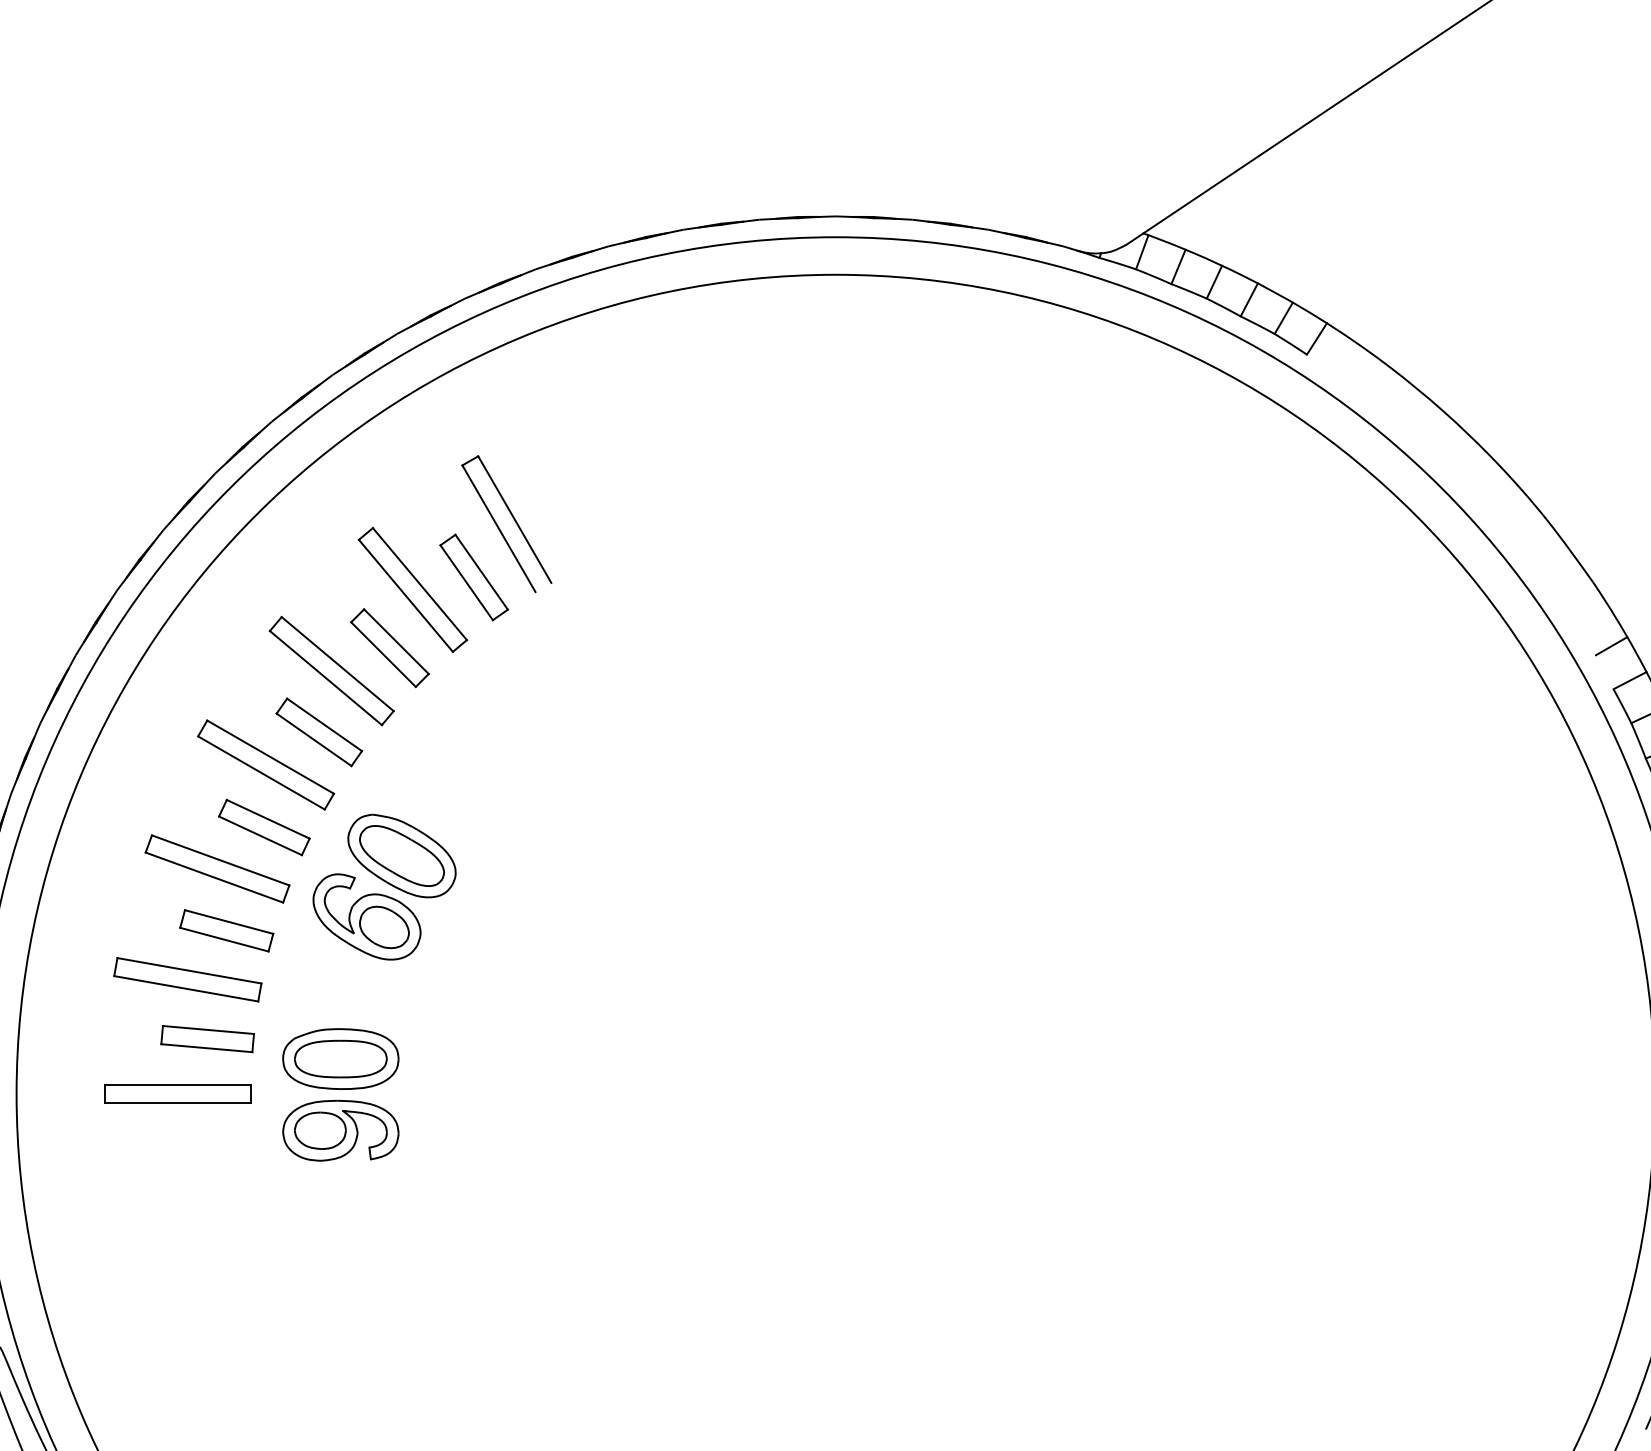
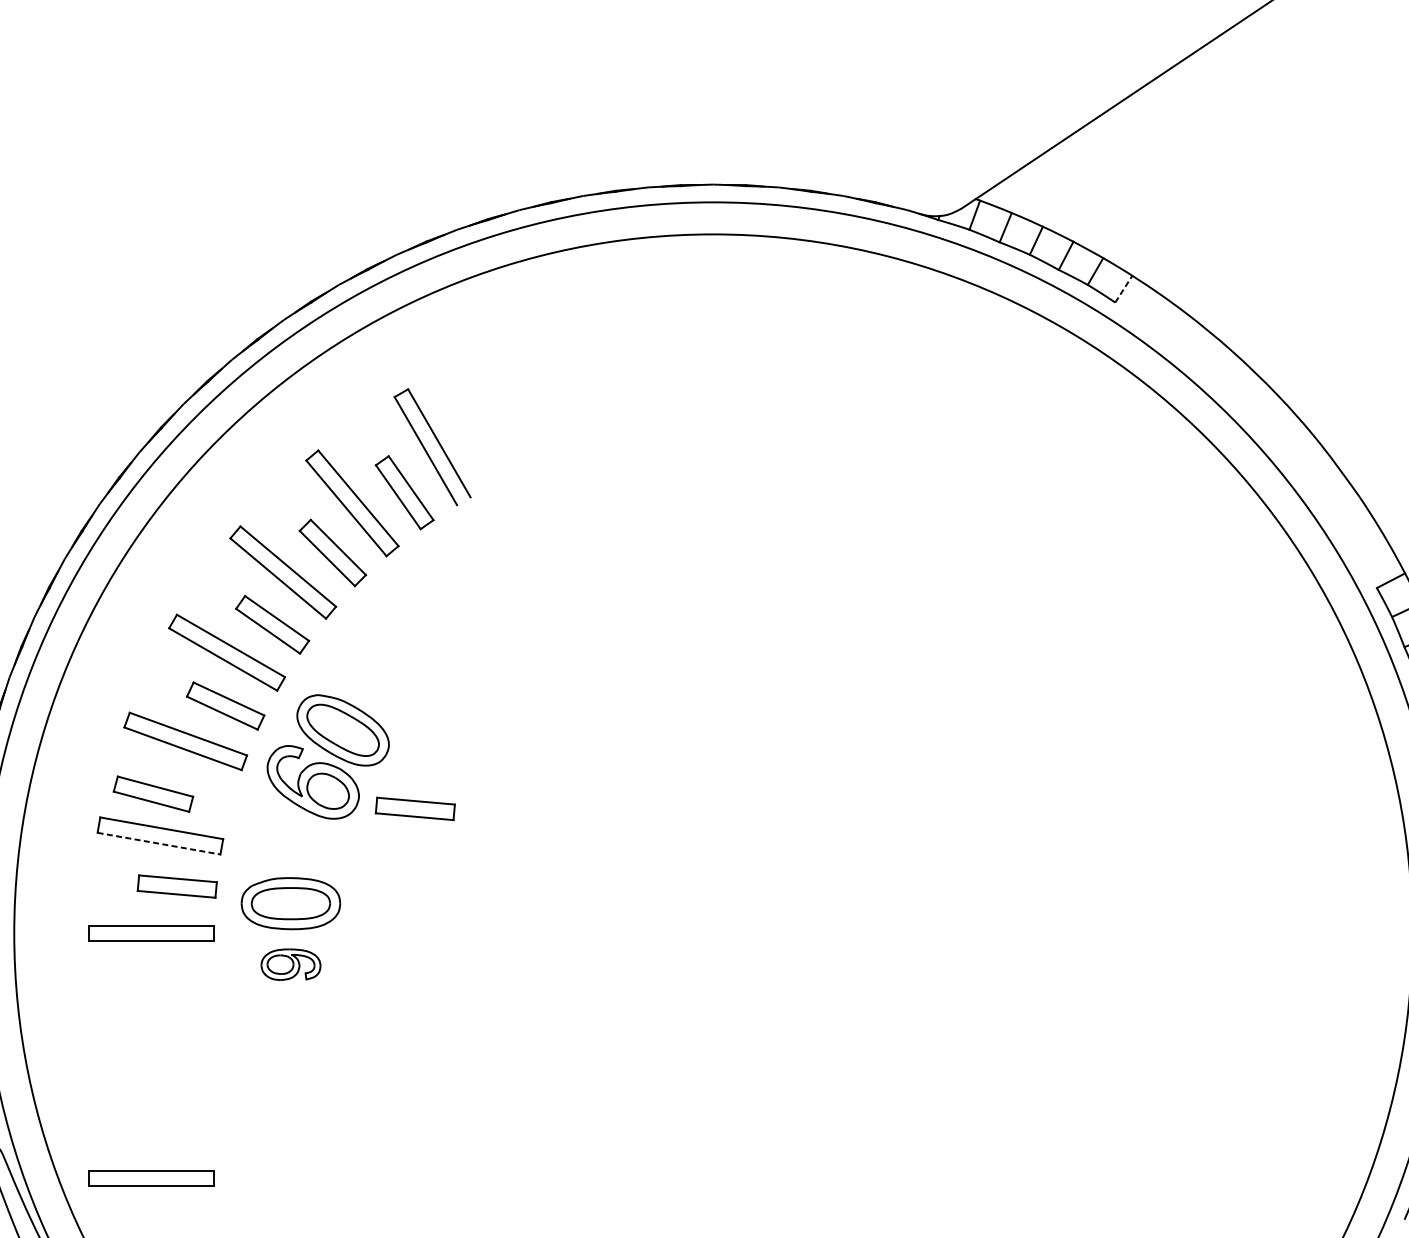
line: (1316, 338) -> (1123, 288), solid -> dashed
line: (1611, 646) -> (1375, 551), removed
part: (226, 930) -> (153, 793), moved
part: (486, 948) -> (415, 809), added
line: (186, 988) -> (159, 843), solid -> dashed
part: (340, 1130) -> (290, 964), size x0.6
part: (177, 1380) -> (151, 1177), added

